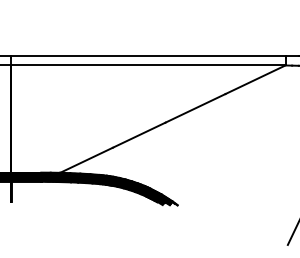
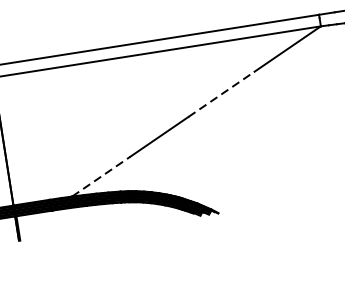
line: (195, 108) -> (221, 94), solid -> dashed
line: (87, 160) -> (102, 176), solid -> dashed

